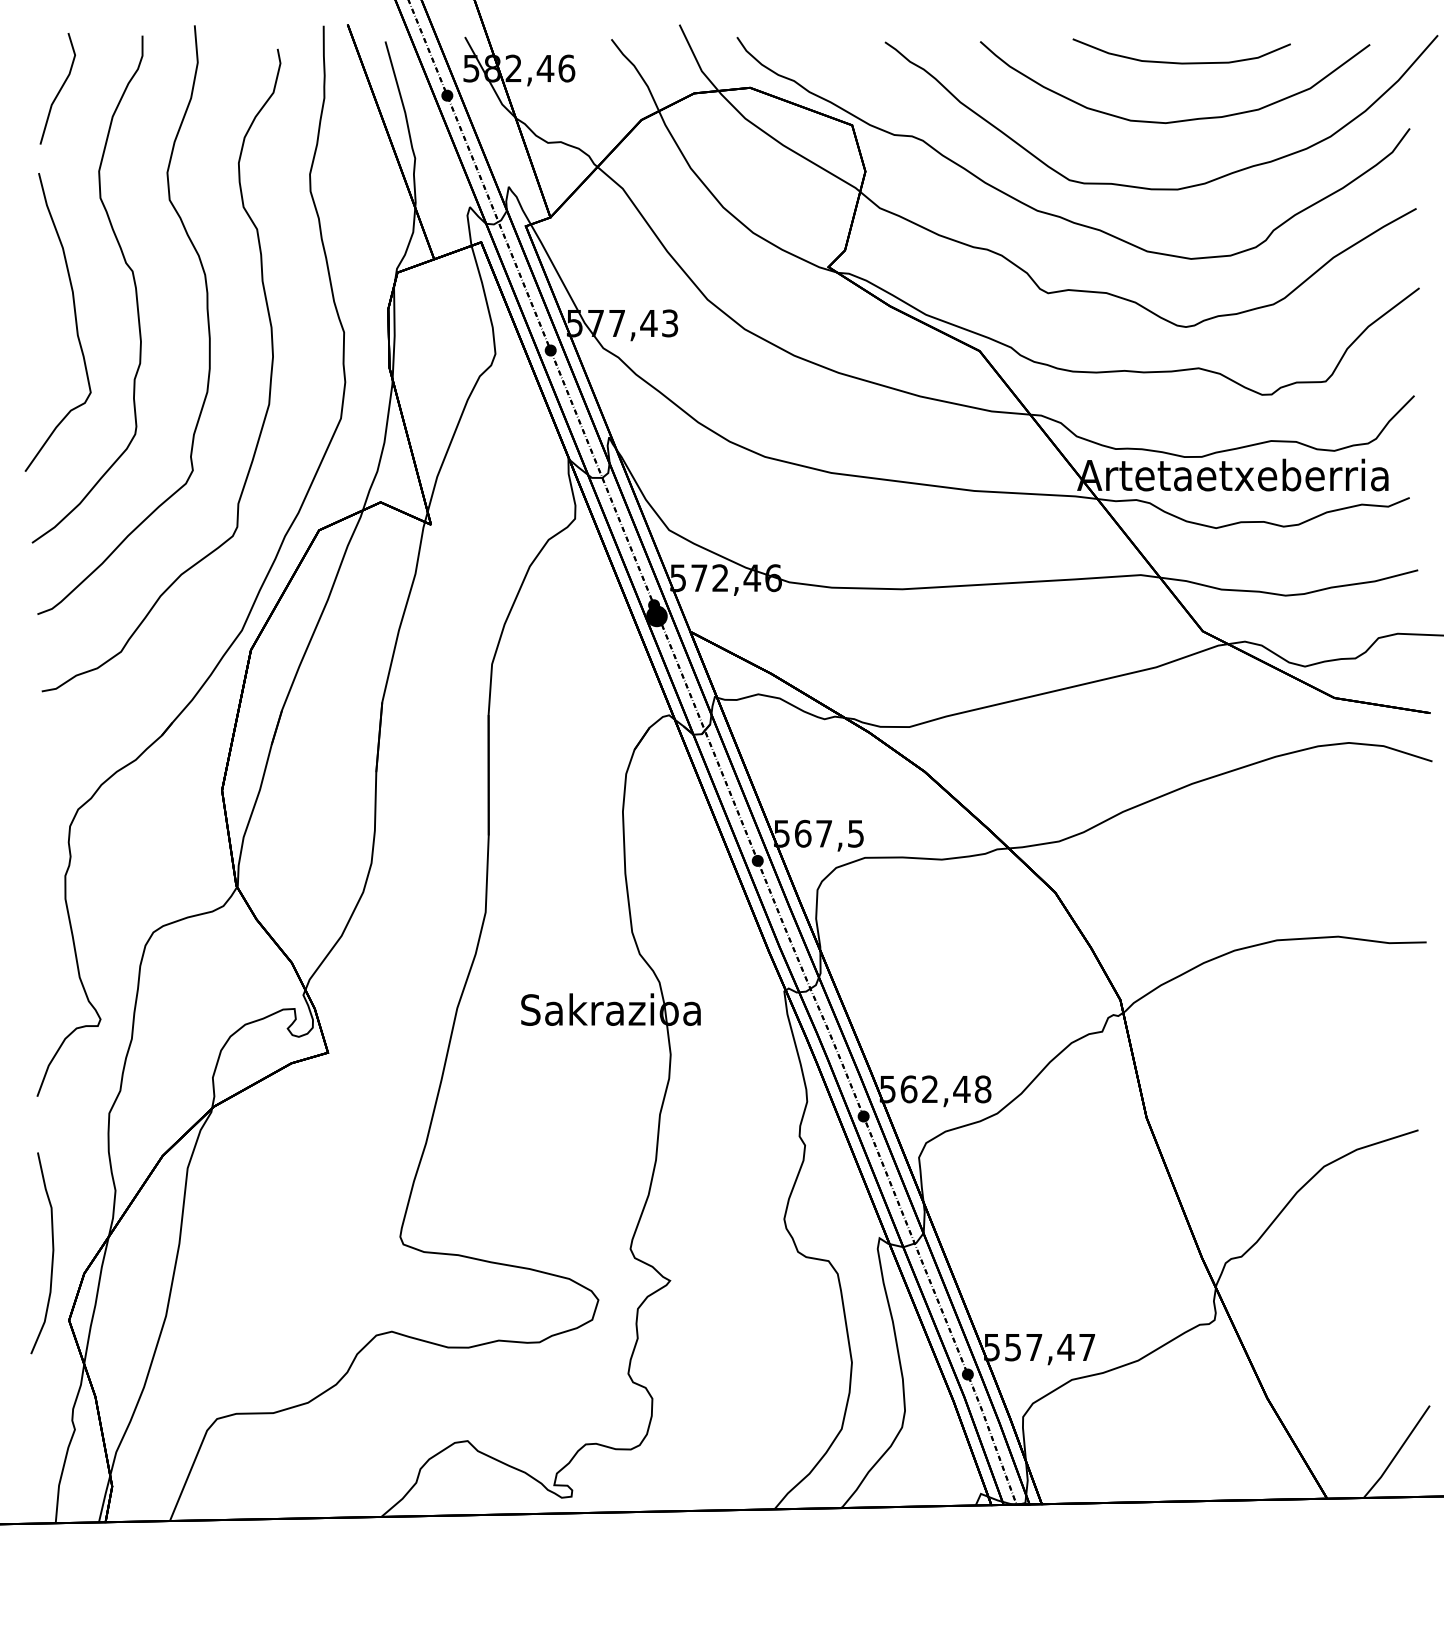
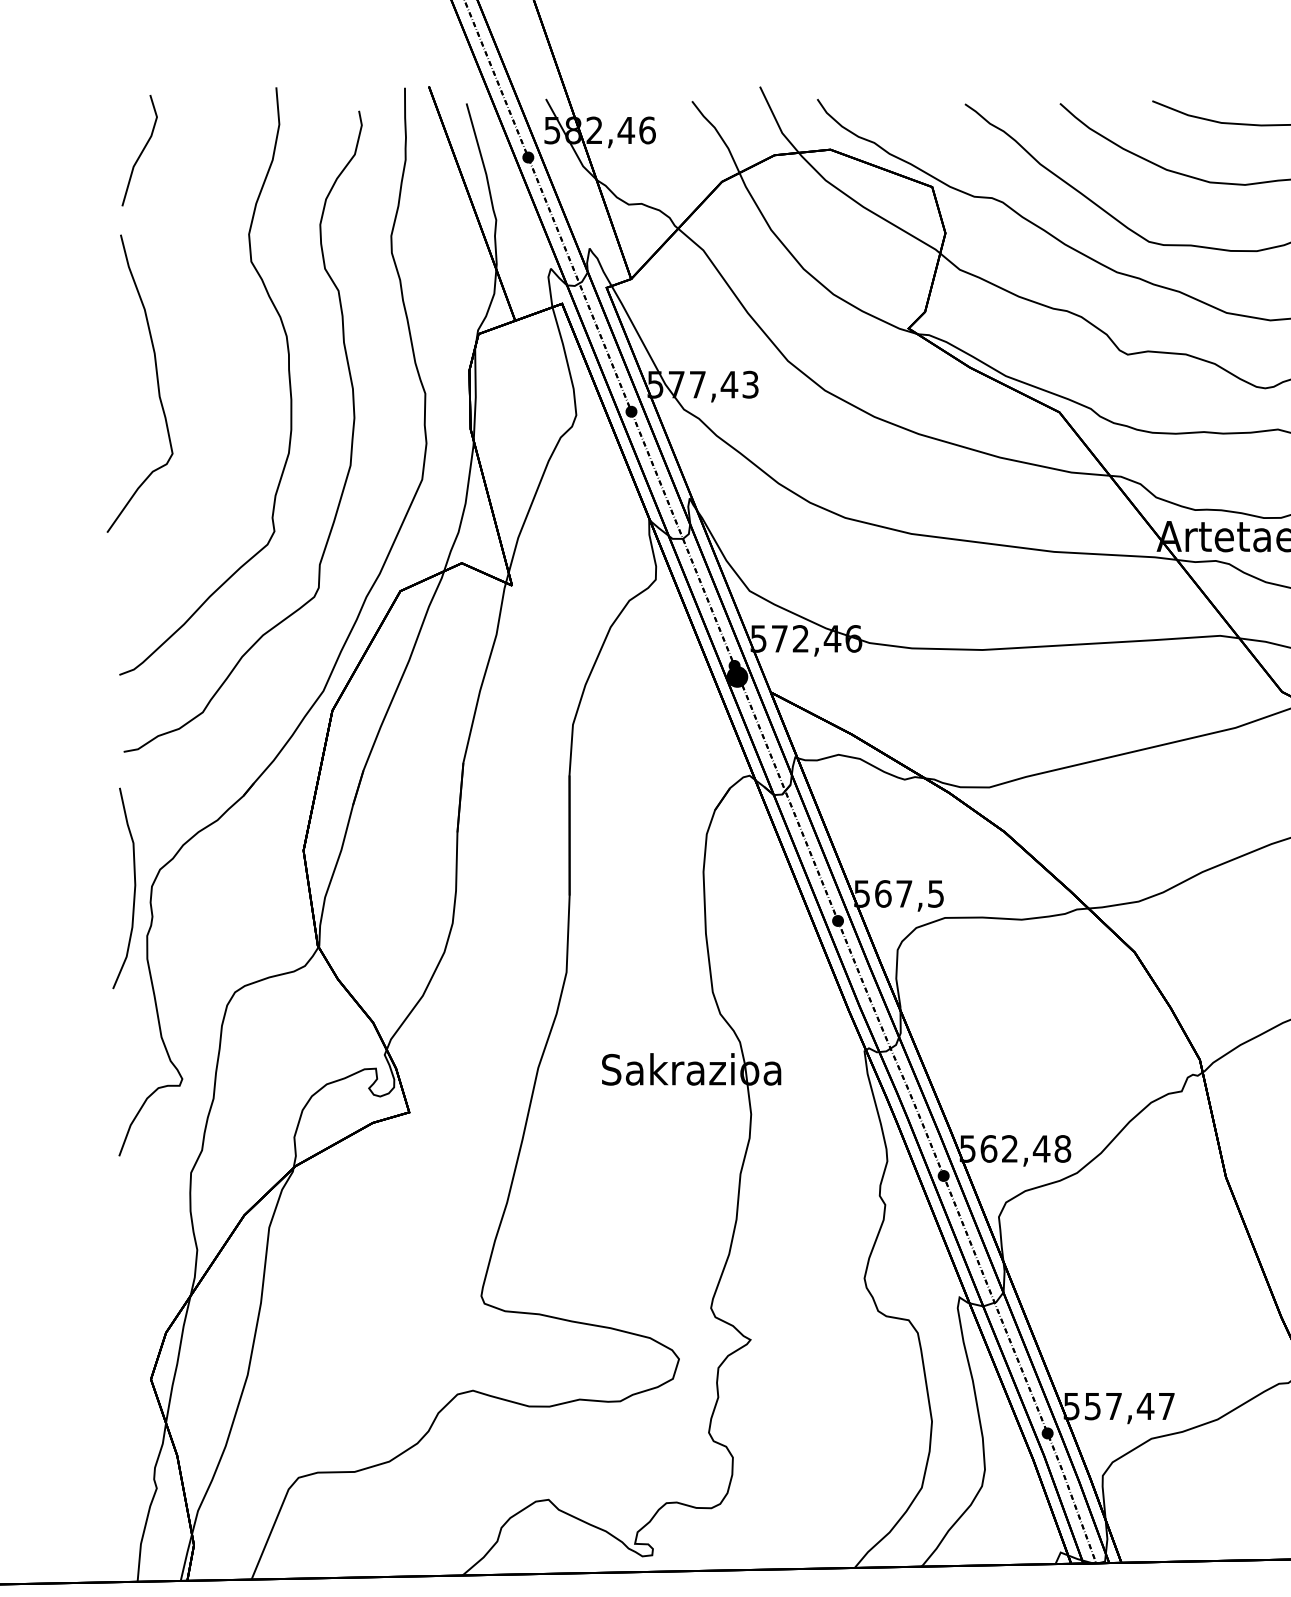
curve: (126, 265) -> (208, 326), removed
curve: (52, 1253) -> (134, 888), moved

